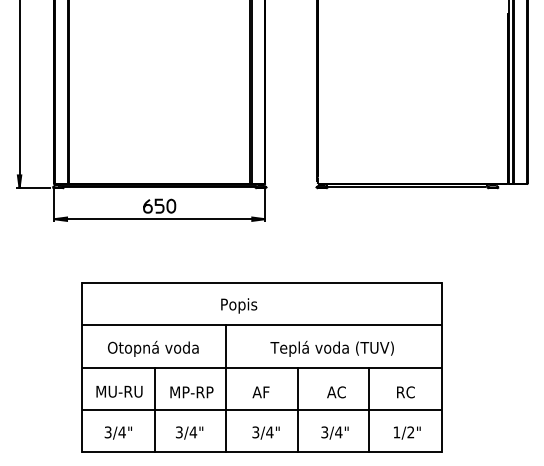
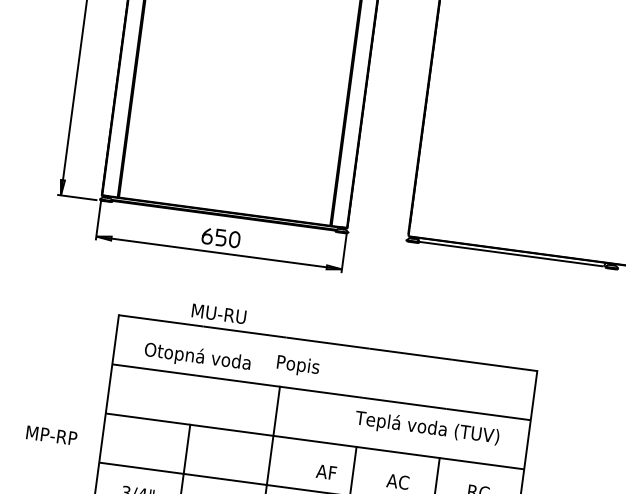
text: (153, 348) -> (197, 357), moved
text: (331, 348) -> (426, 427), moved
text: (119, 391) -> (219, 313), moved
text: (191, 392) -> (51, 435), moved
text: (260, 392) -> (325, 472), moved

